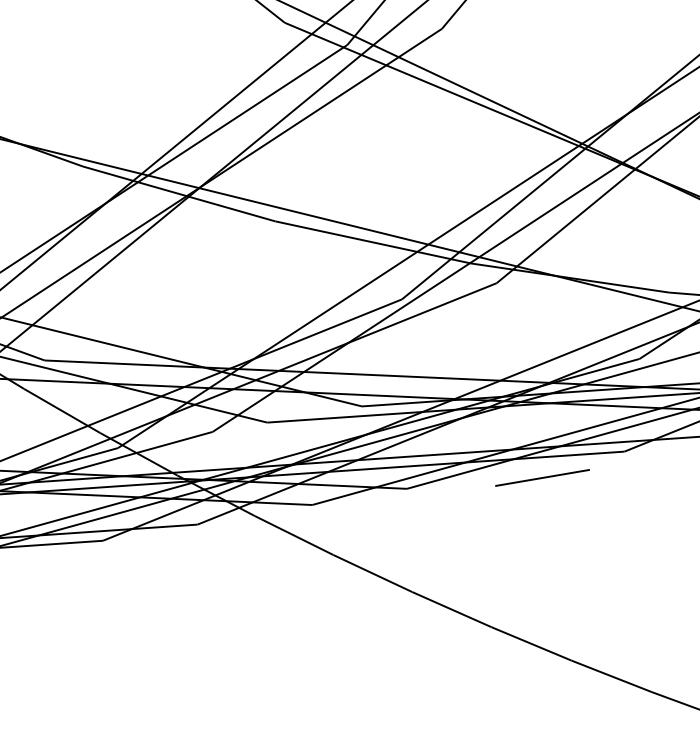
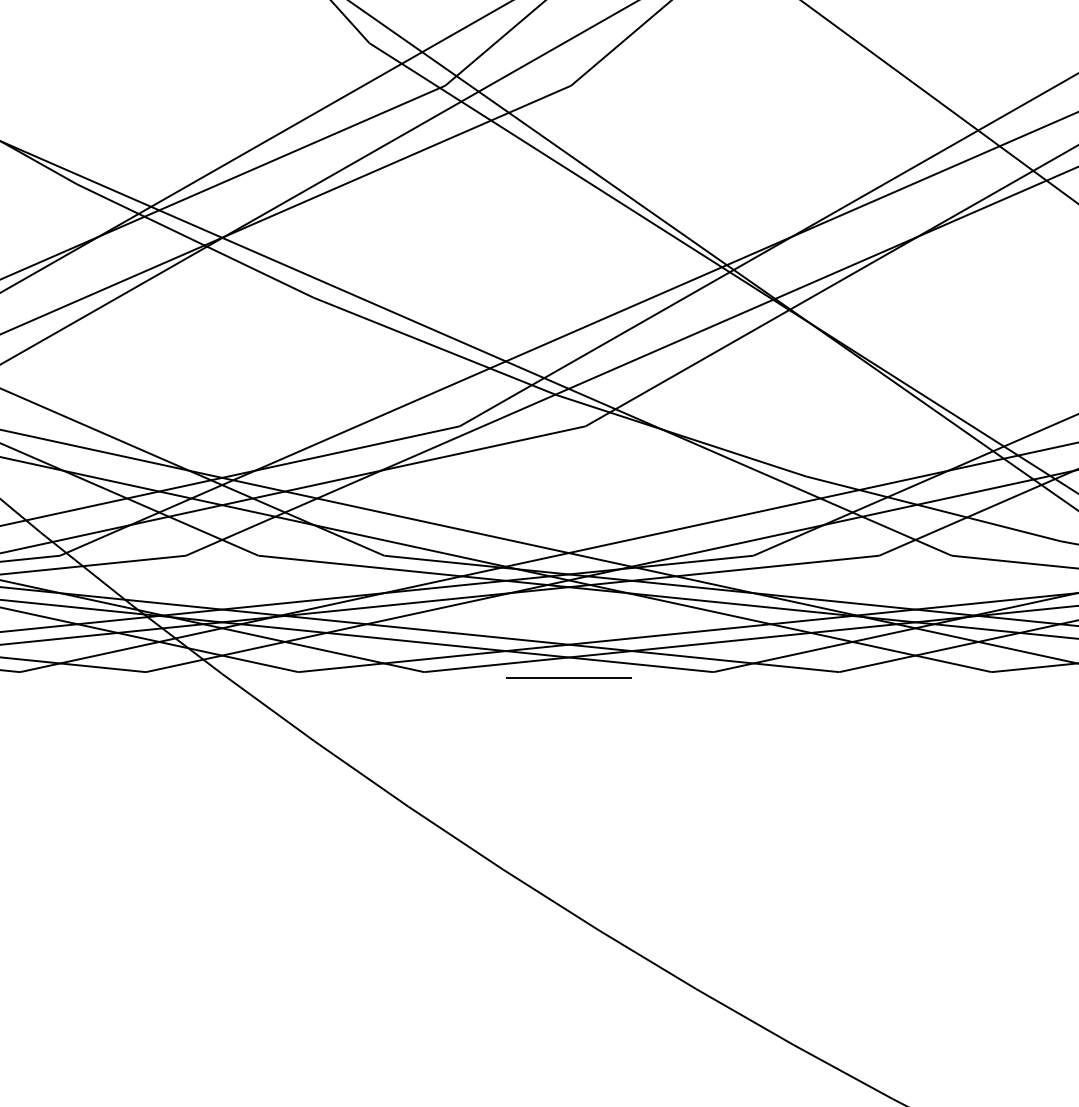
line: (542, 477) -> (568, 677), moved

